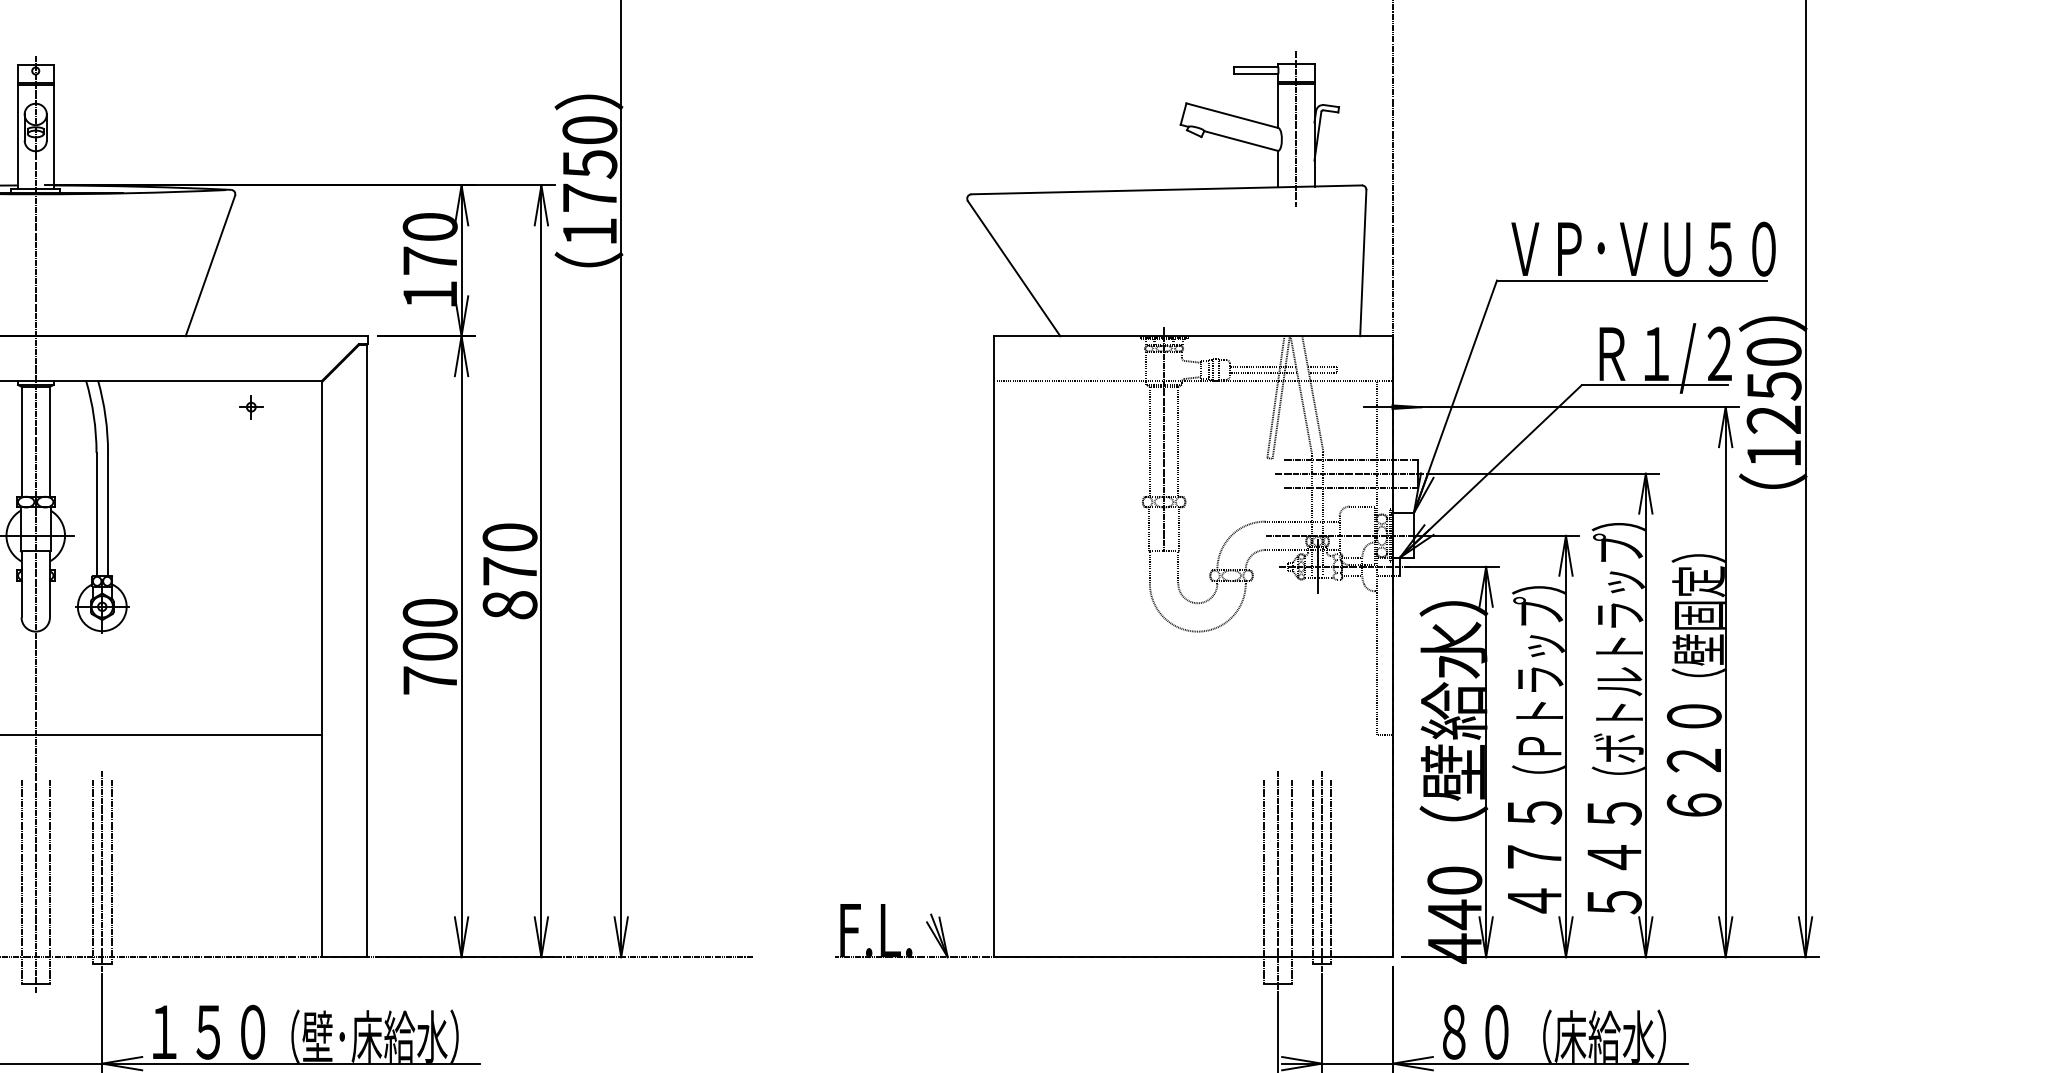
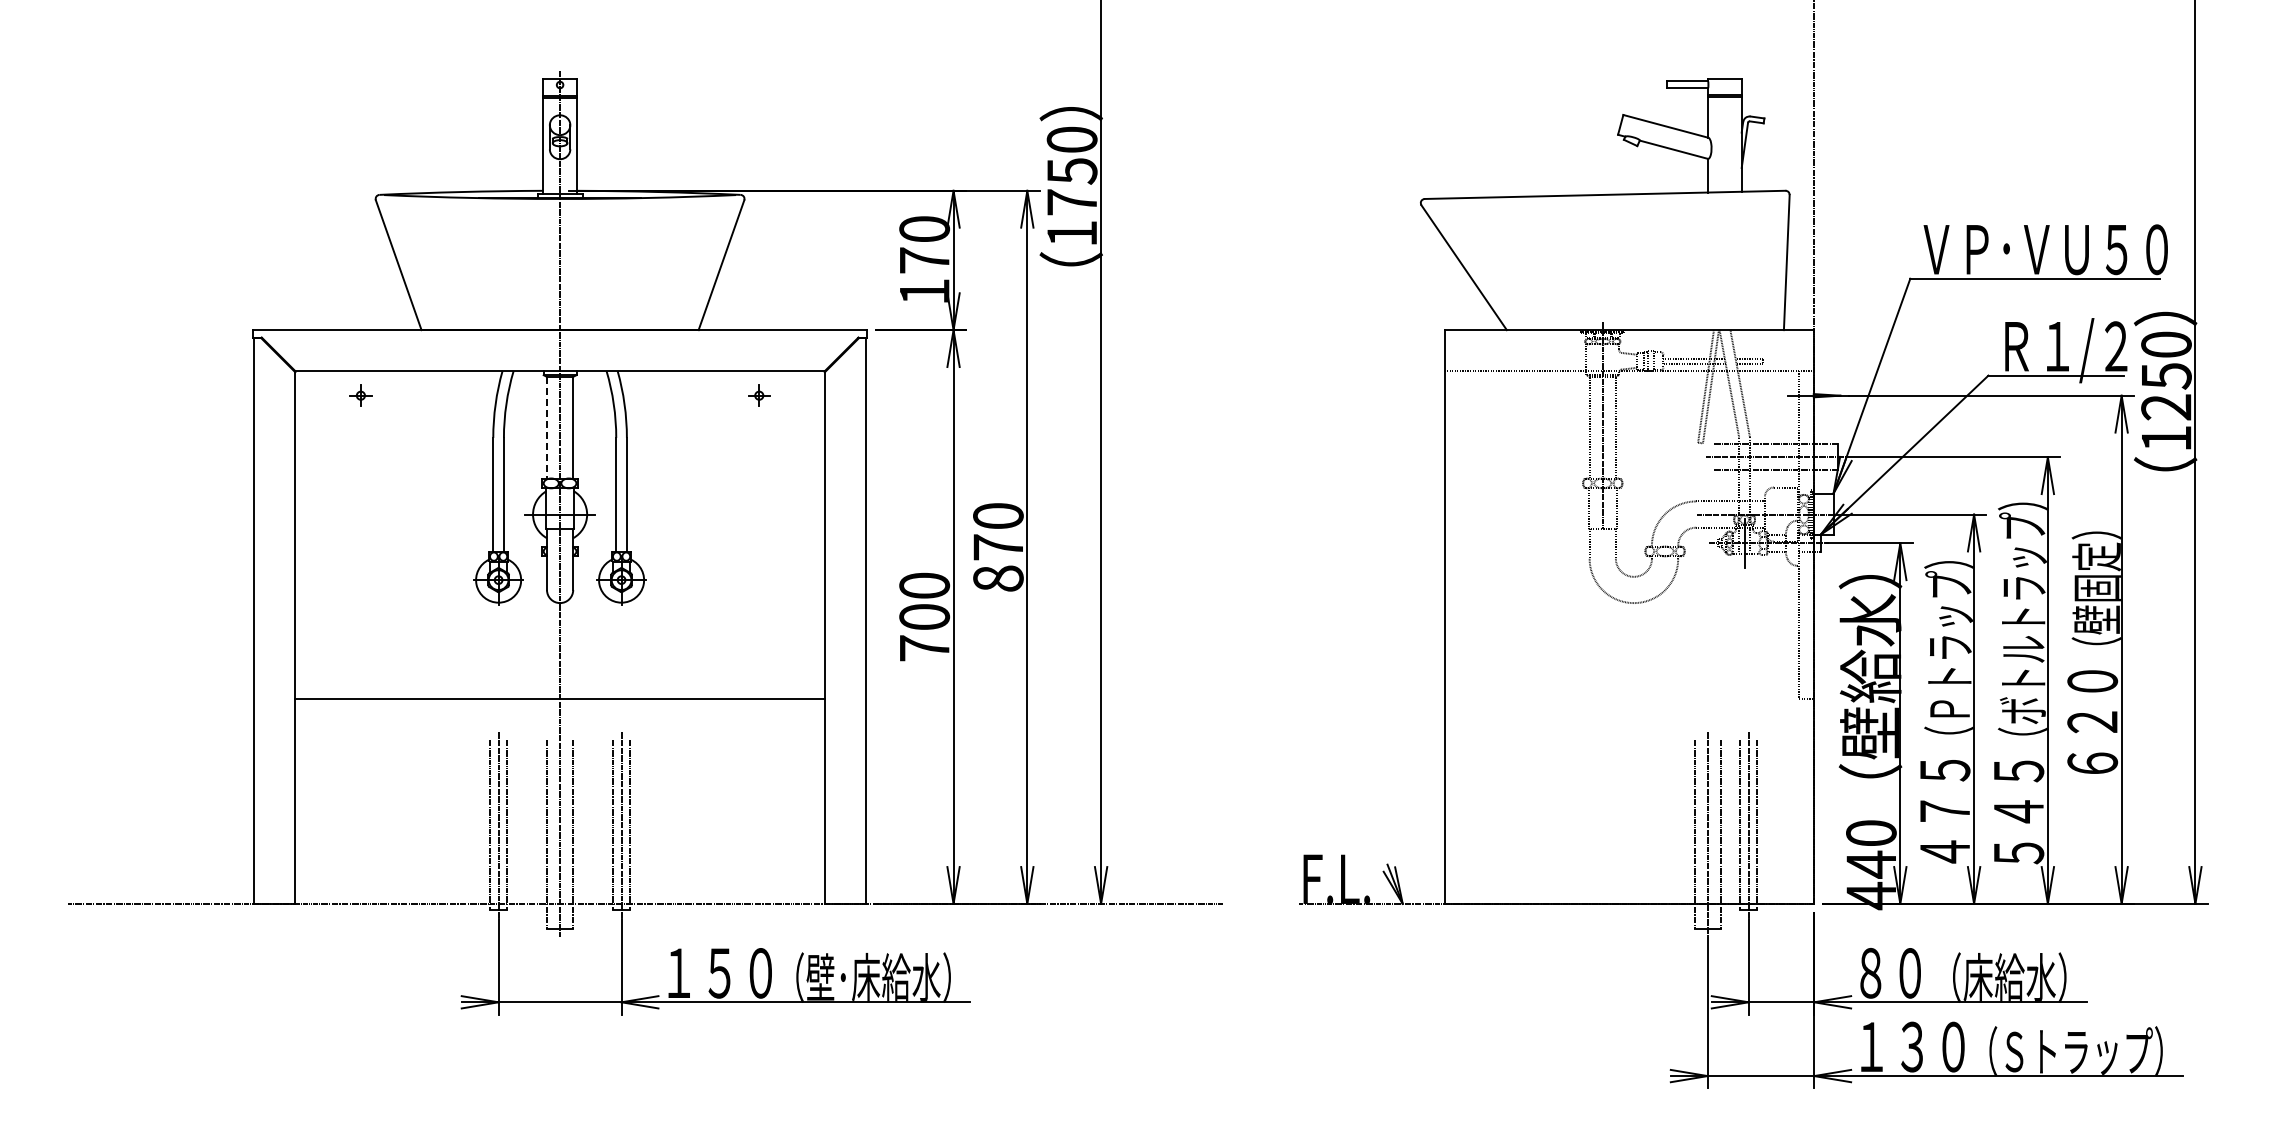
line: (1295, 128) -> (1724, 138), removed
line: (22, 441) -> (547, 427), solid -> dashed

